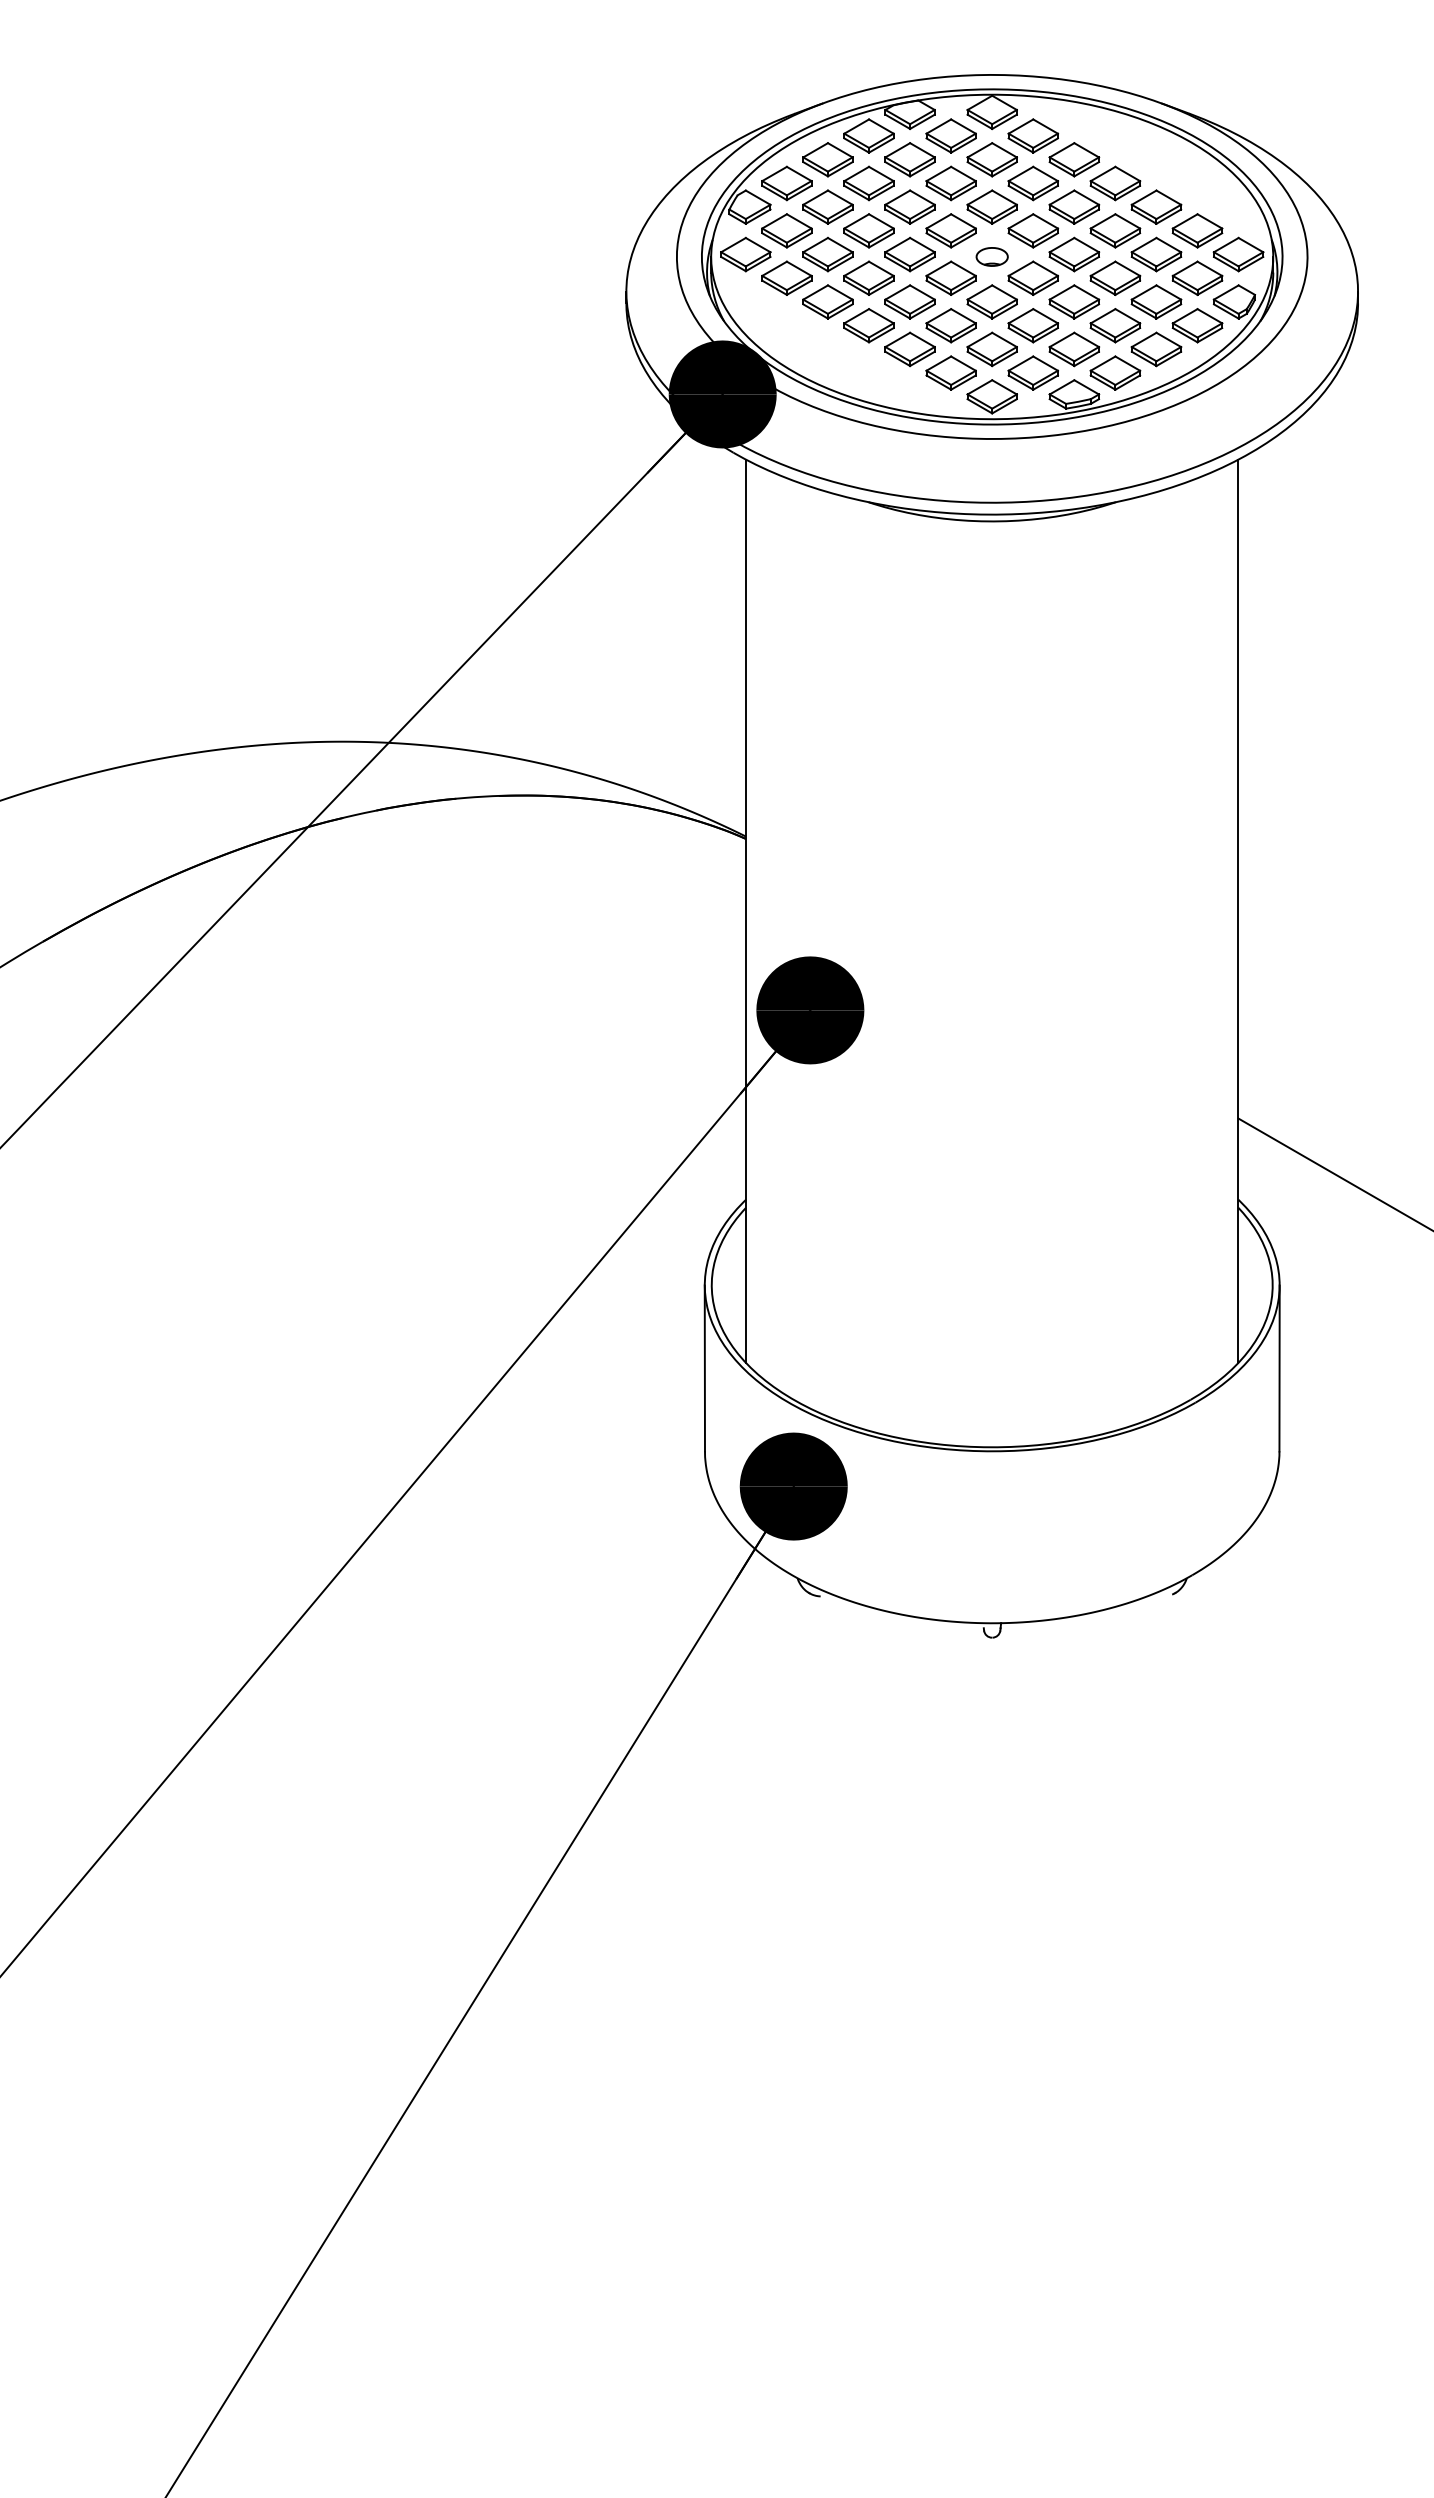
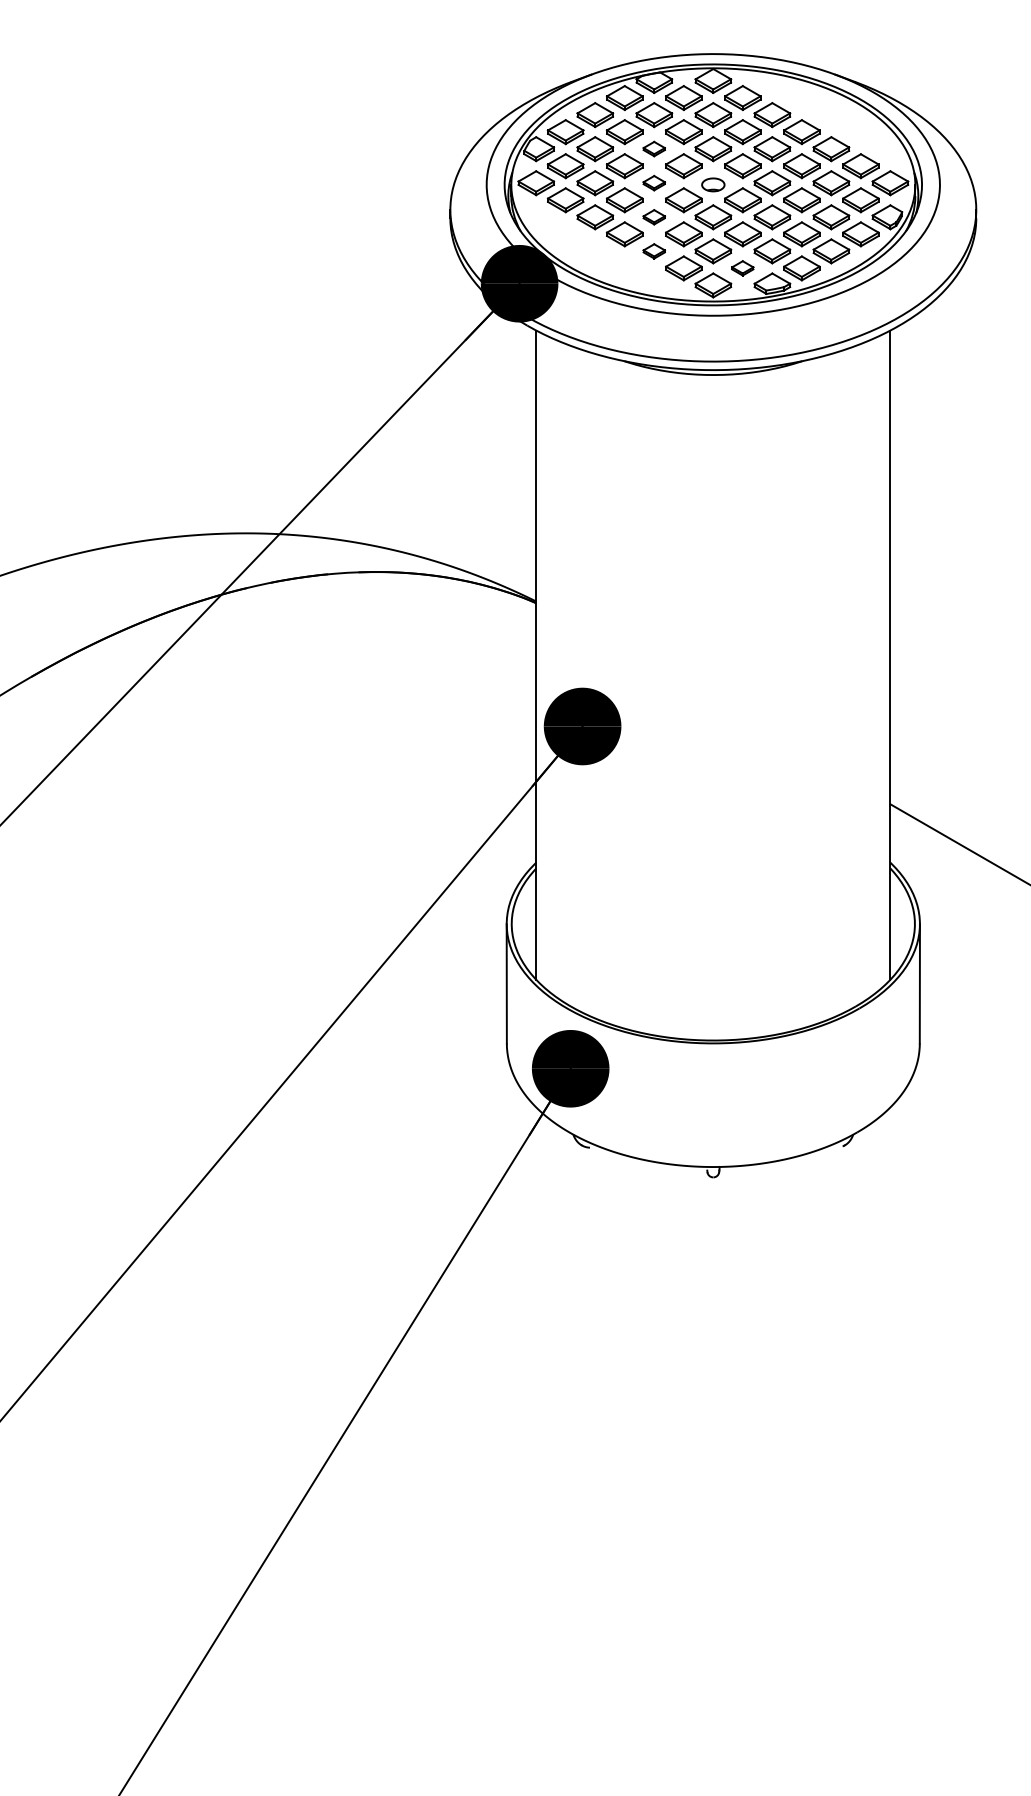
part: (909, 206) -> (653, 148), size x0.6
part: (909, 254) -> (653, 183), size x0.6
part: (909, 301) -> (653, 216), size x0.6
part: (909, 349) -> (653, 251), size x0.6
part: (1032, 372) -> (742, 267), size x0.6

